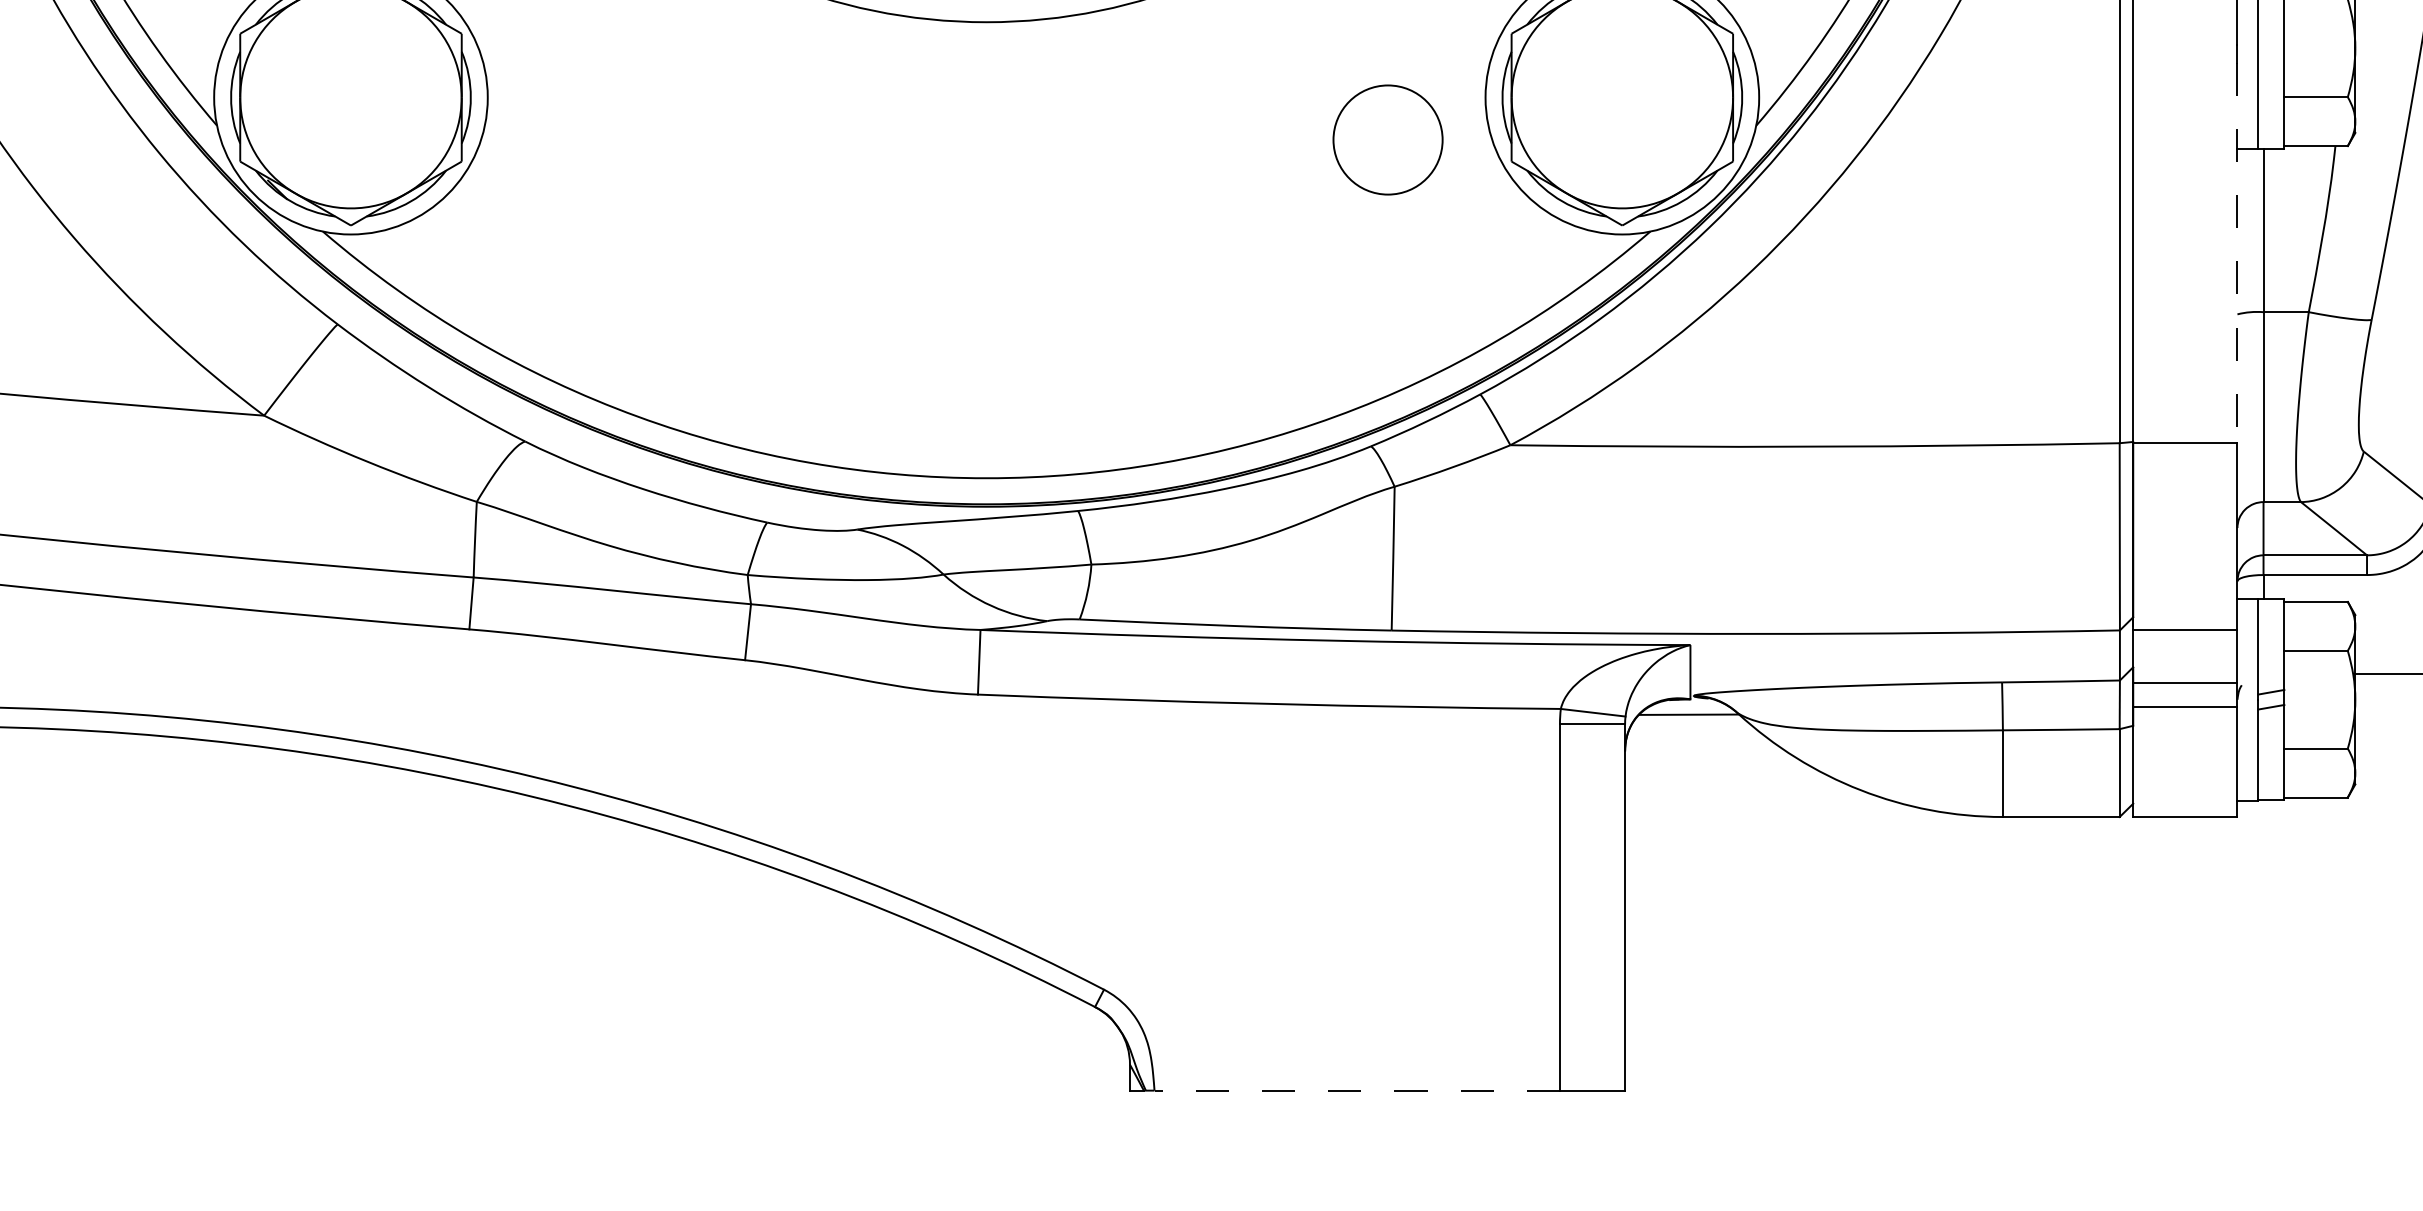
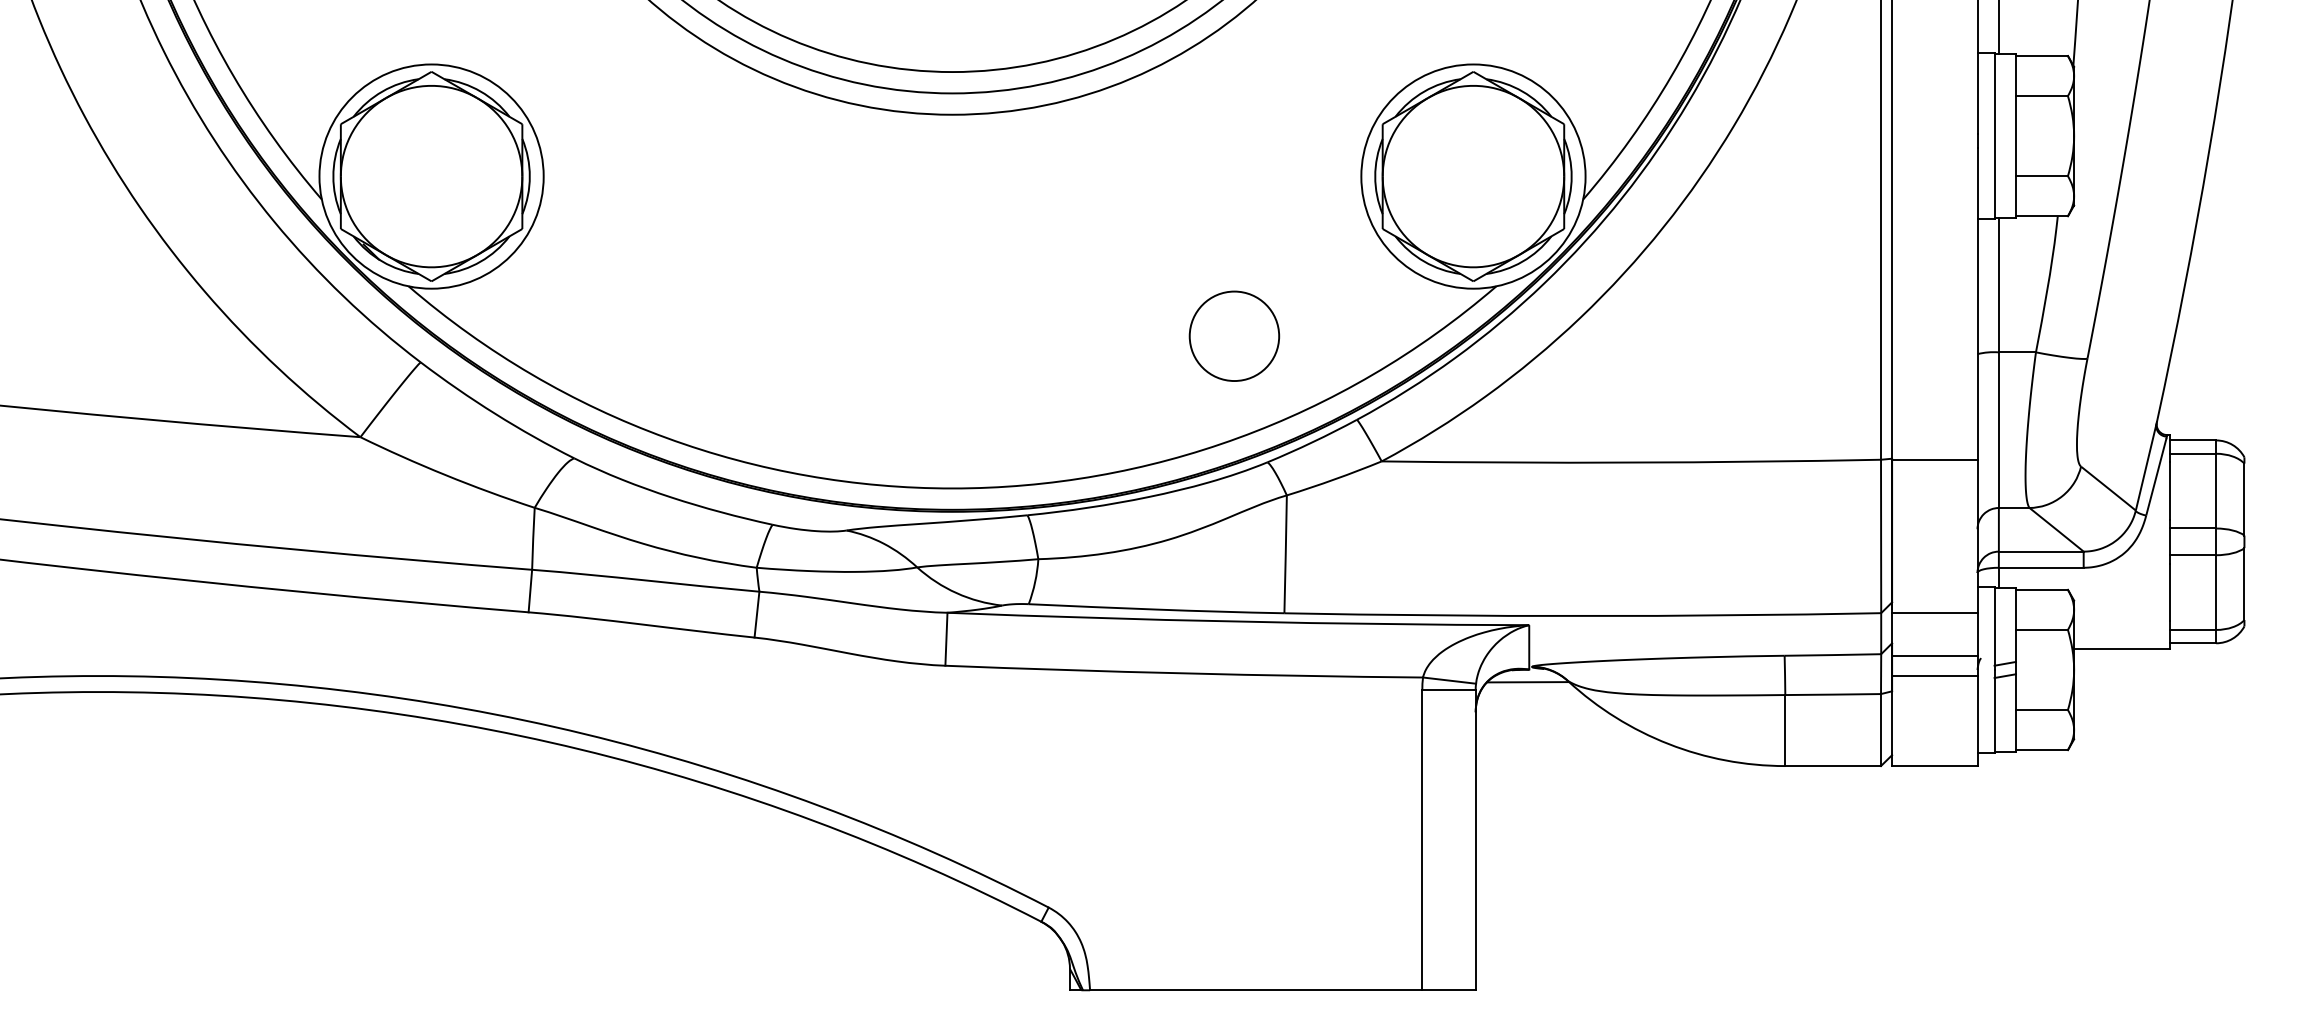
circle: (1388, 139) -> (1234, 335), moved
line: (2237, 252) -> (1977, 303), dashed -> solid
line: (1356, 1090) -> (1255, 990), dashed -> solid

